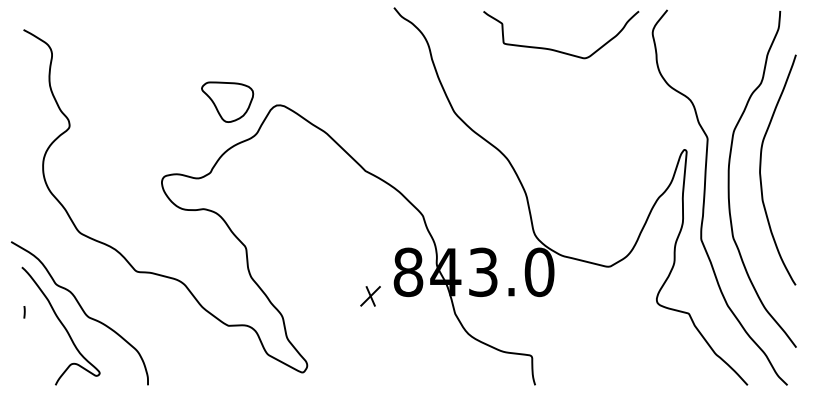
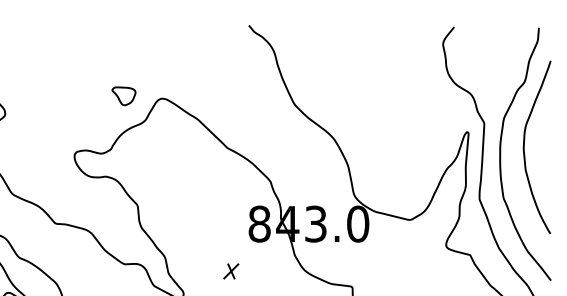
curve: (559, 50) -> (373, 57), removed
part: (227, 101) -> (123, 95), size x0.6
part: (370, 296) -> (231, 271), moved

